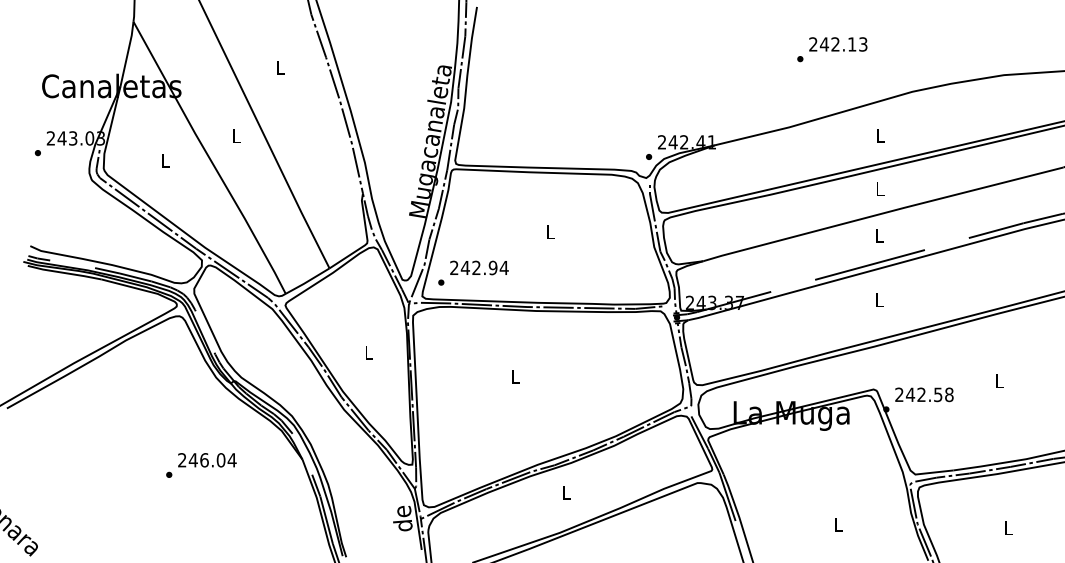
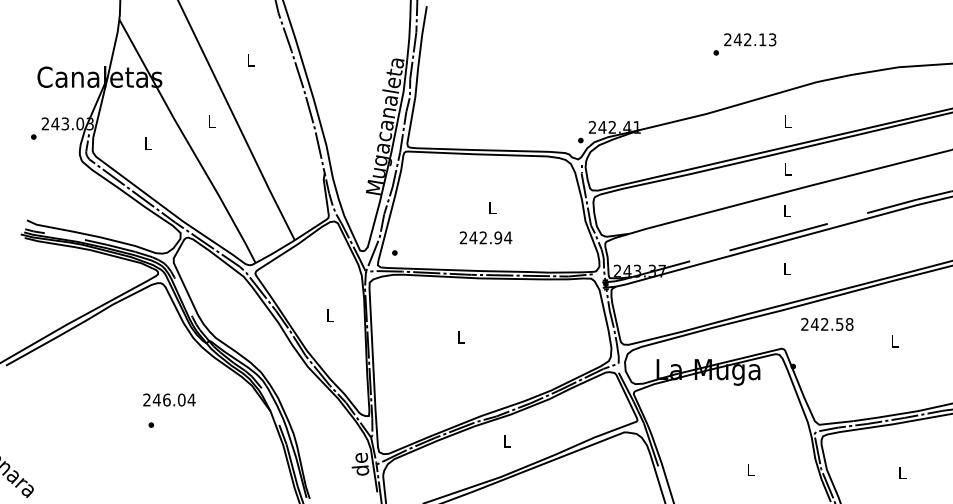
text: (478, 267) -> (485, 237), moved
text: (924, 394) -> (827, 324), moved
text: (207, 459) -> (169, 399), moved

